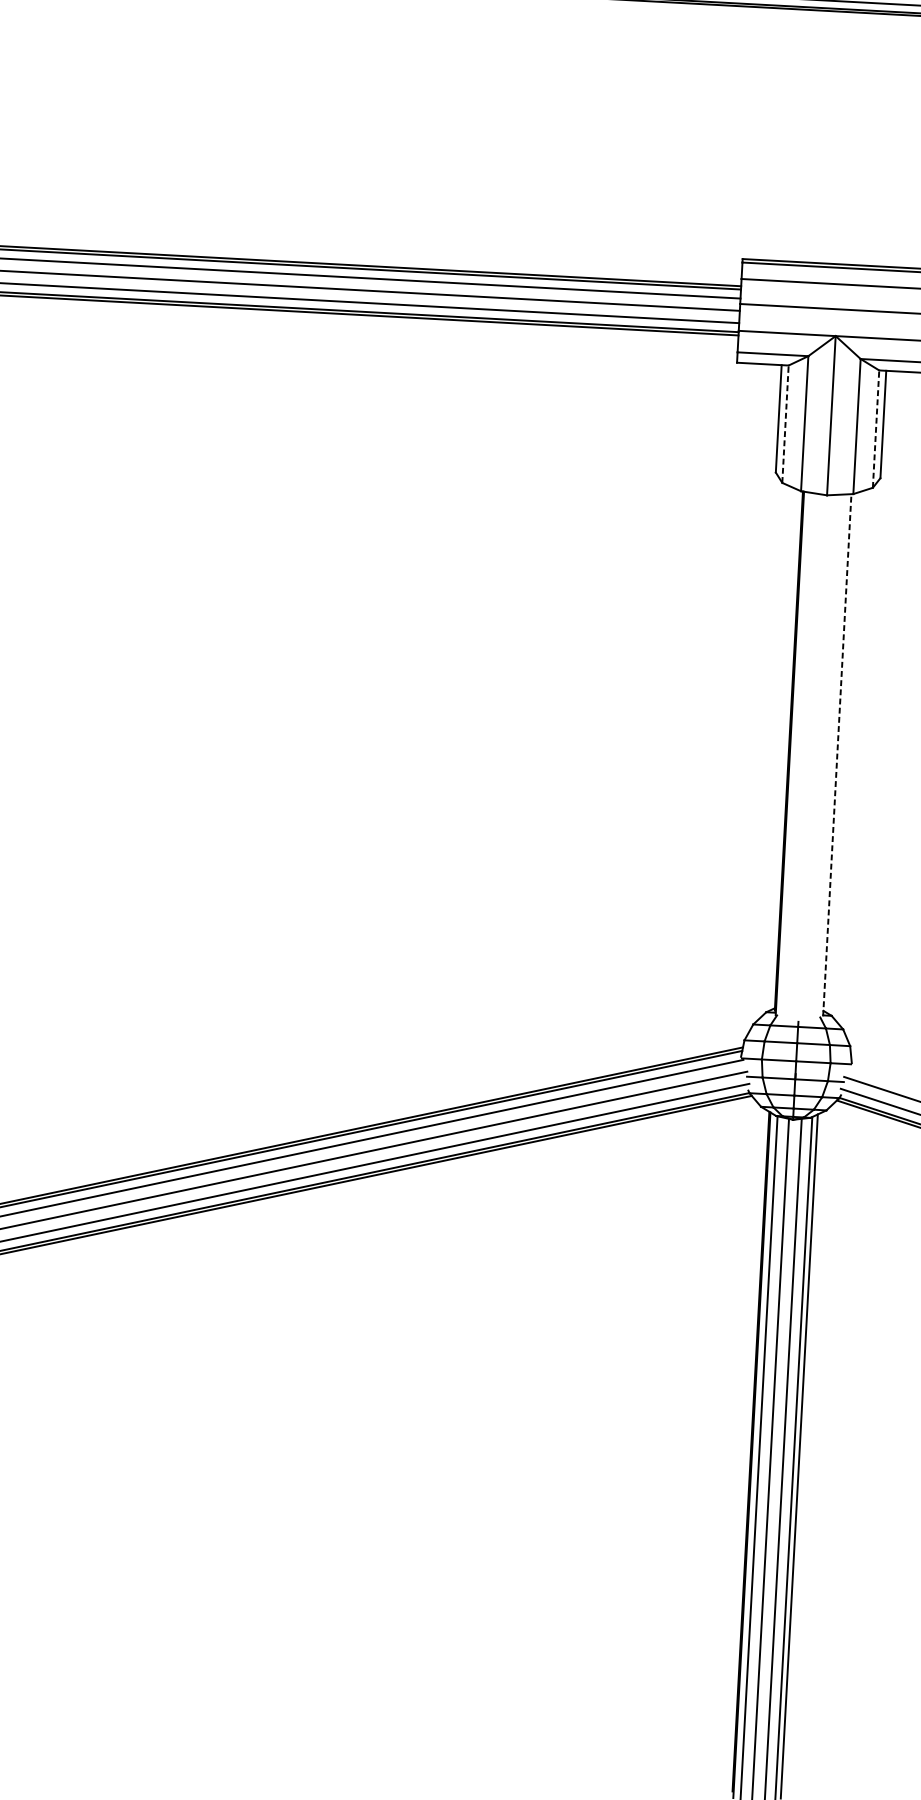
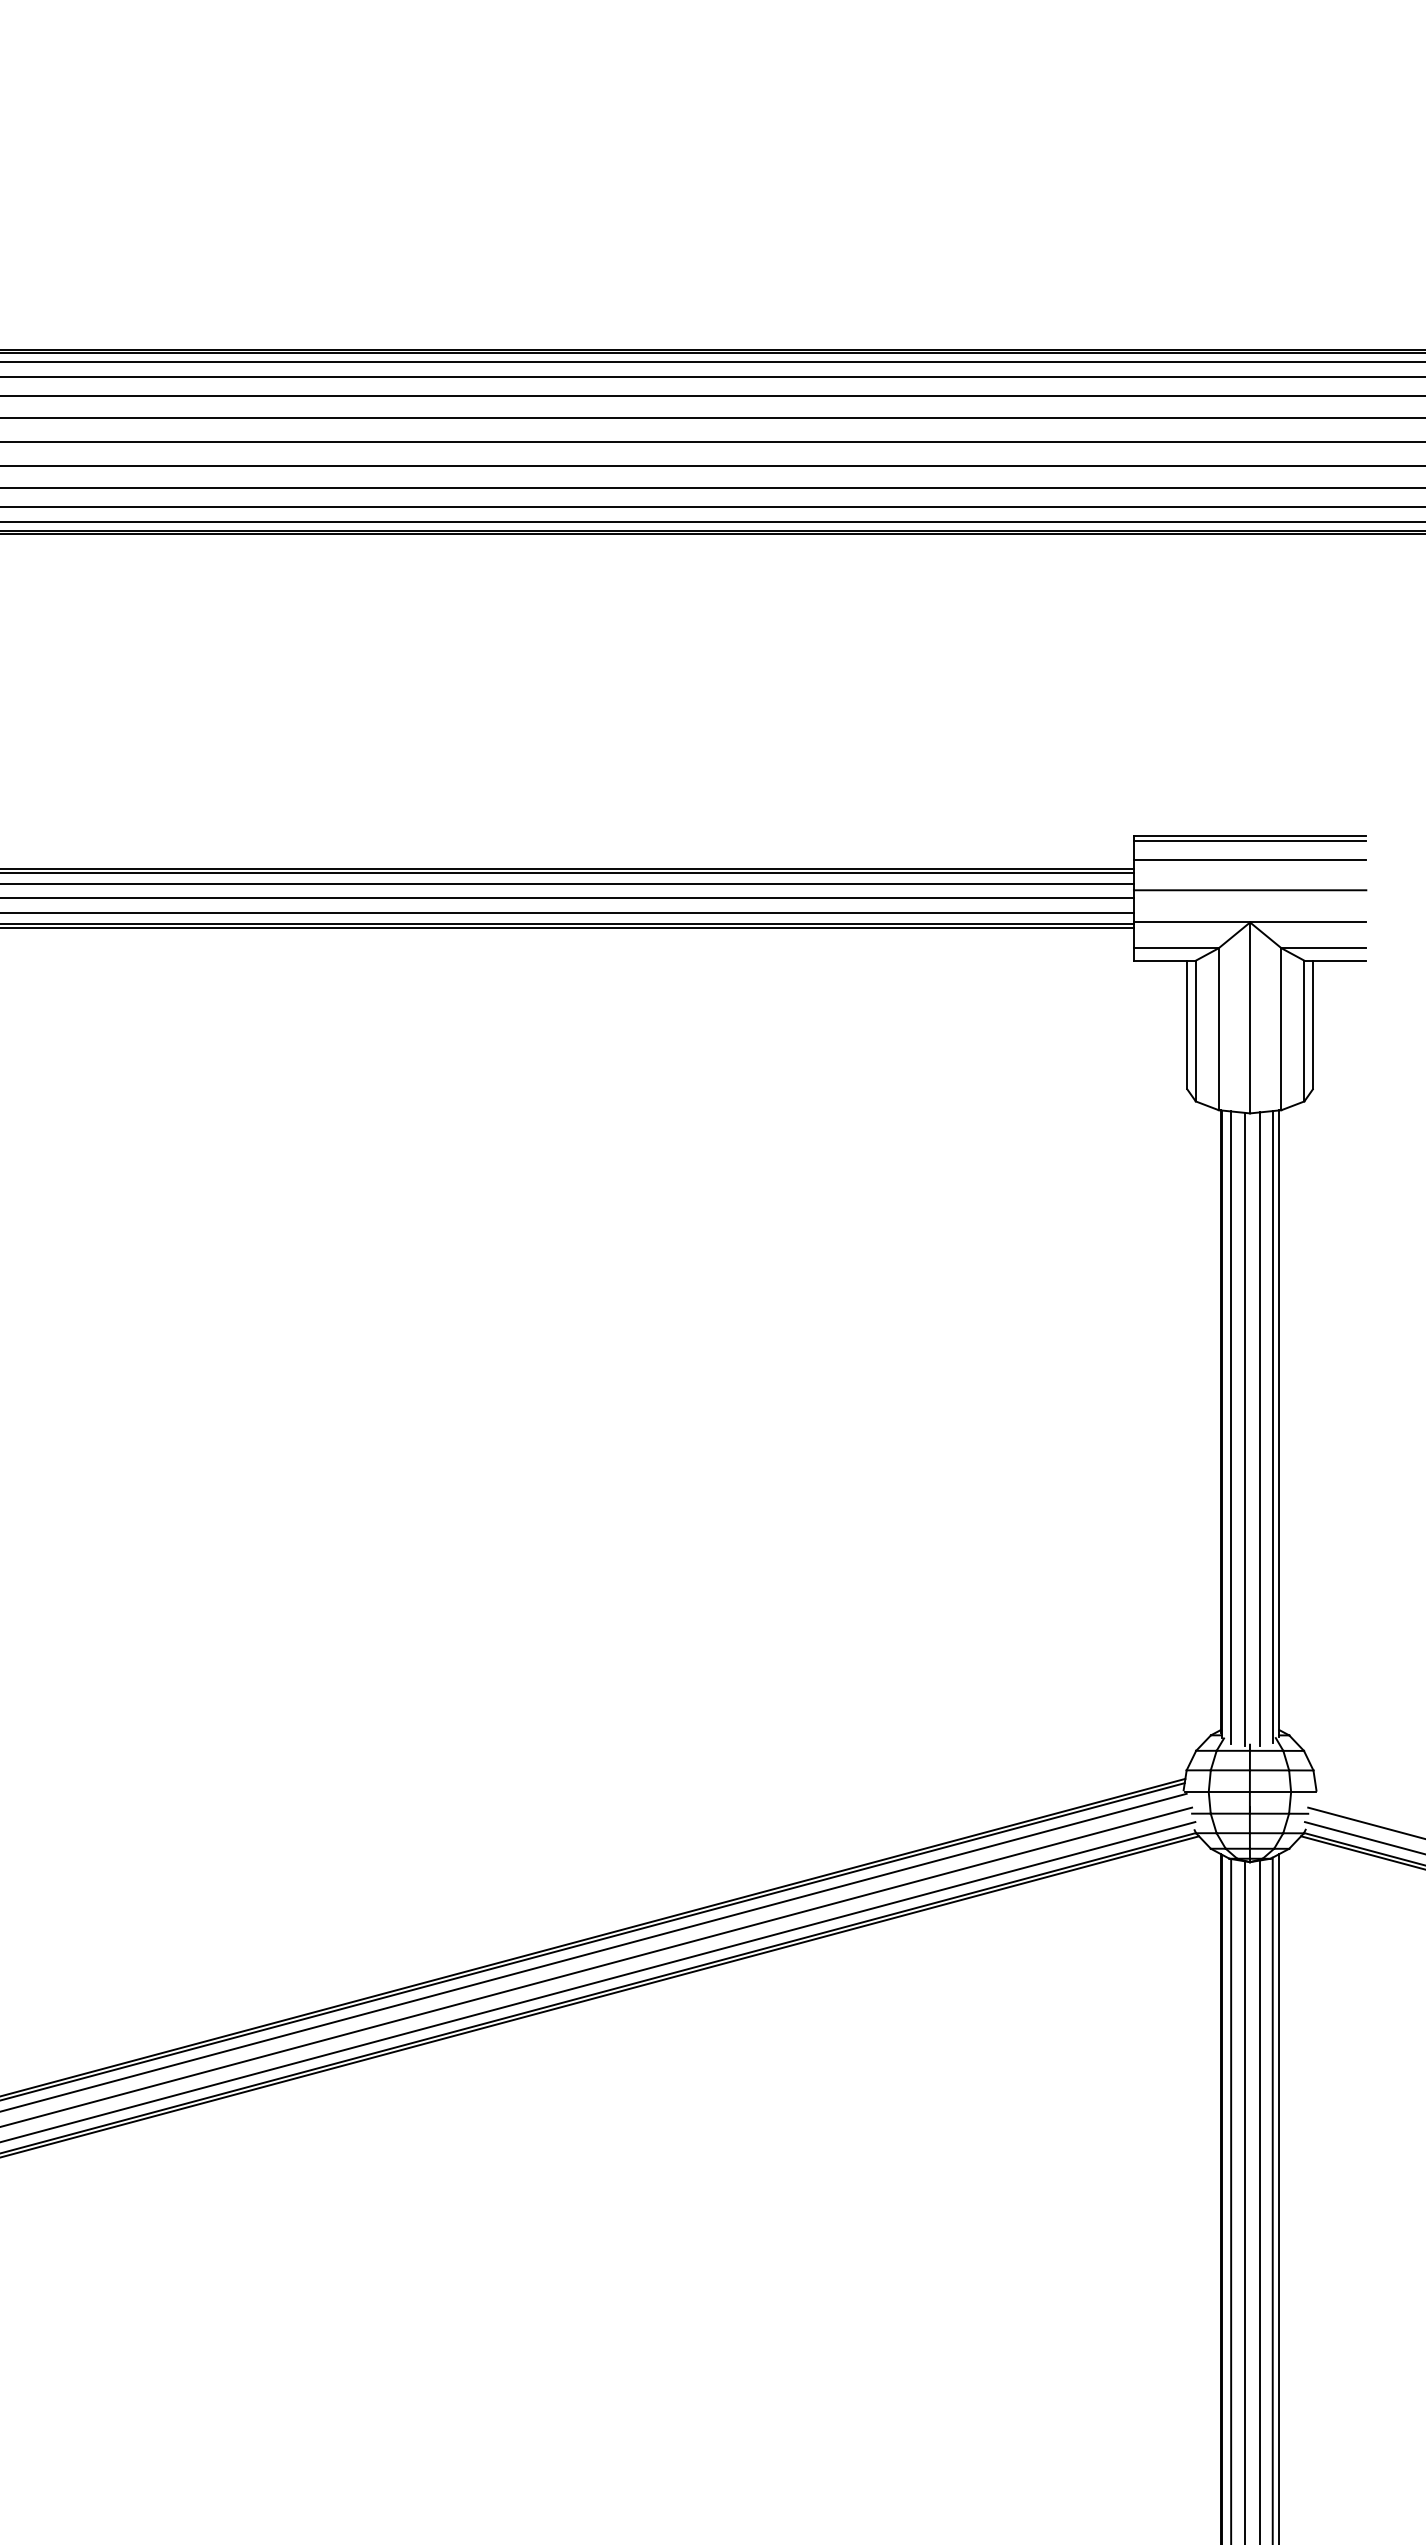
line: (785, 423) -> (1195, 1030), dashed -> solid
line: (876, 428) -> (1304, 1030), dashed -> solid
line: (837, 754) -> (1279, 1422), dashed -> solid
line: (797, 756) -> (1231, 1427), added
line: (831, 757) -> (1272, 1426), added
line: (808, 758) -> (1245, 1429), added
line: (821, 759) -> (1260, 1429), added

